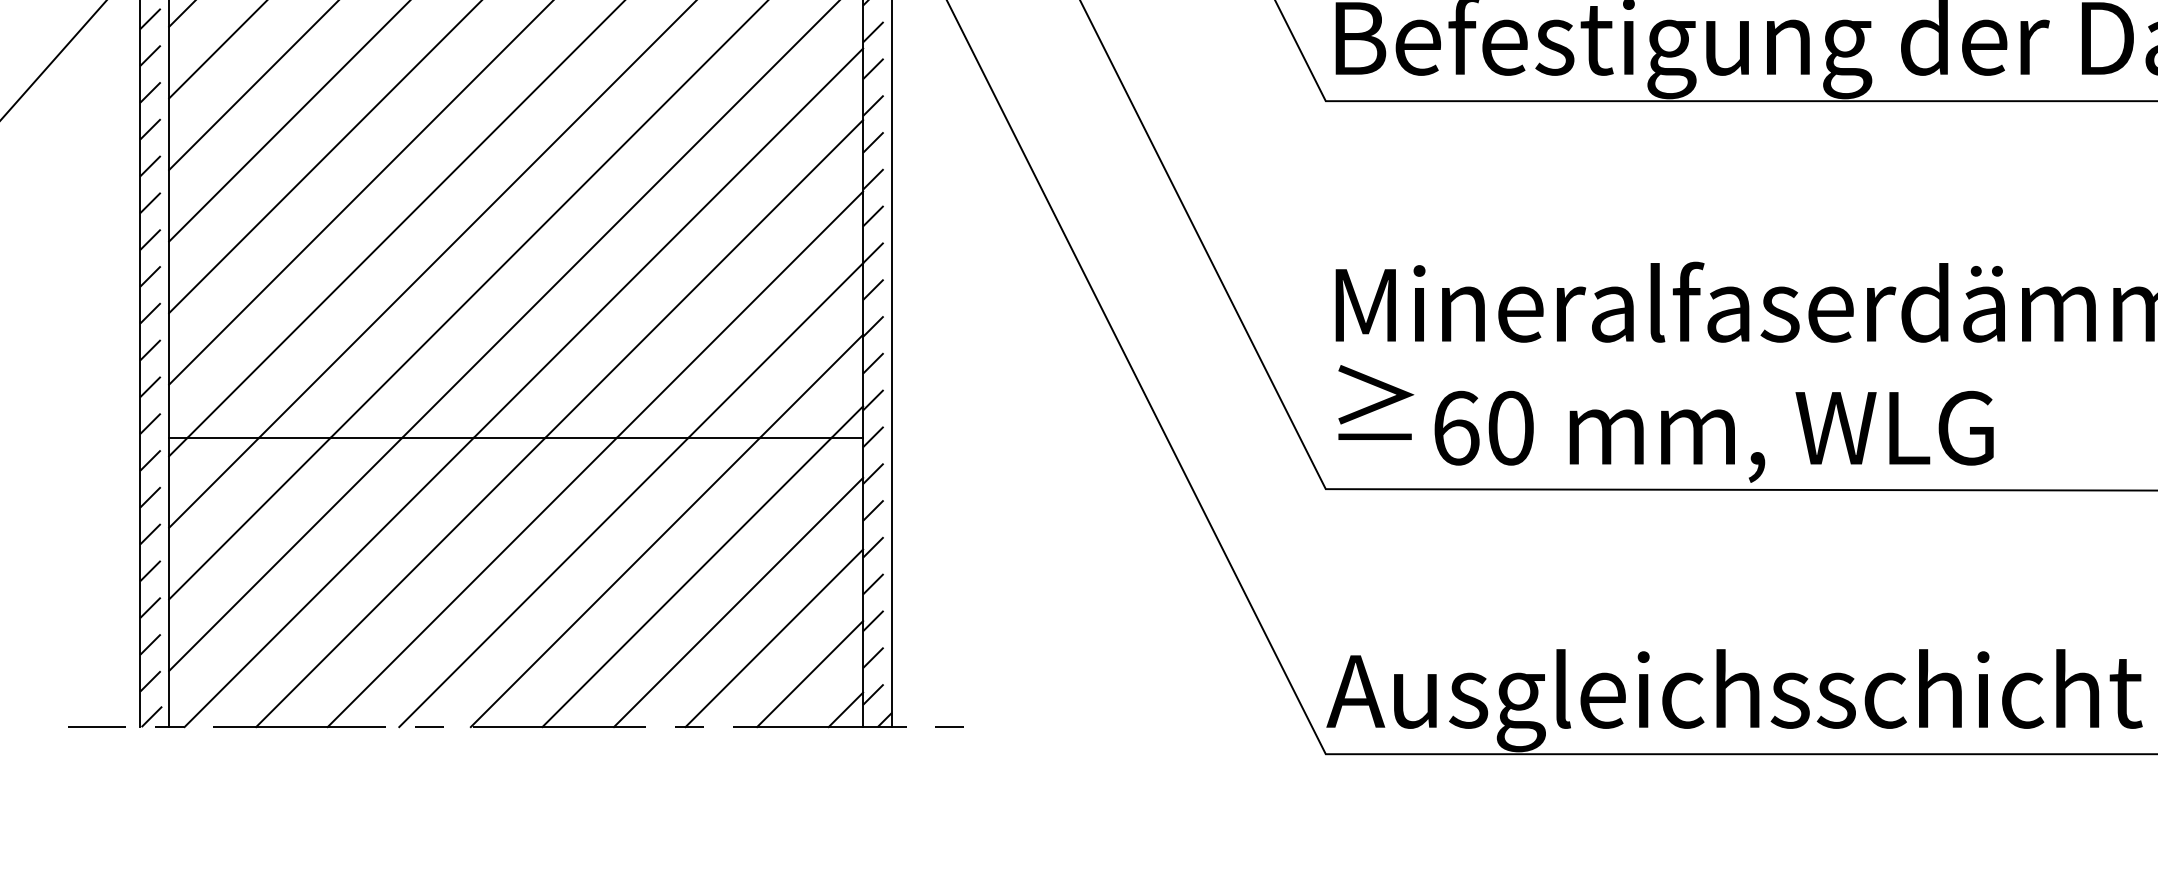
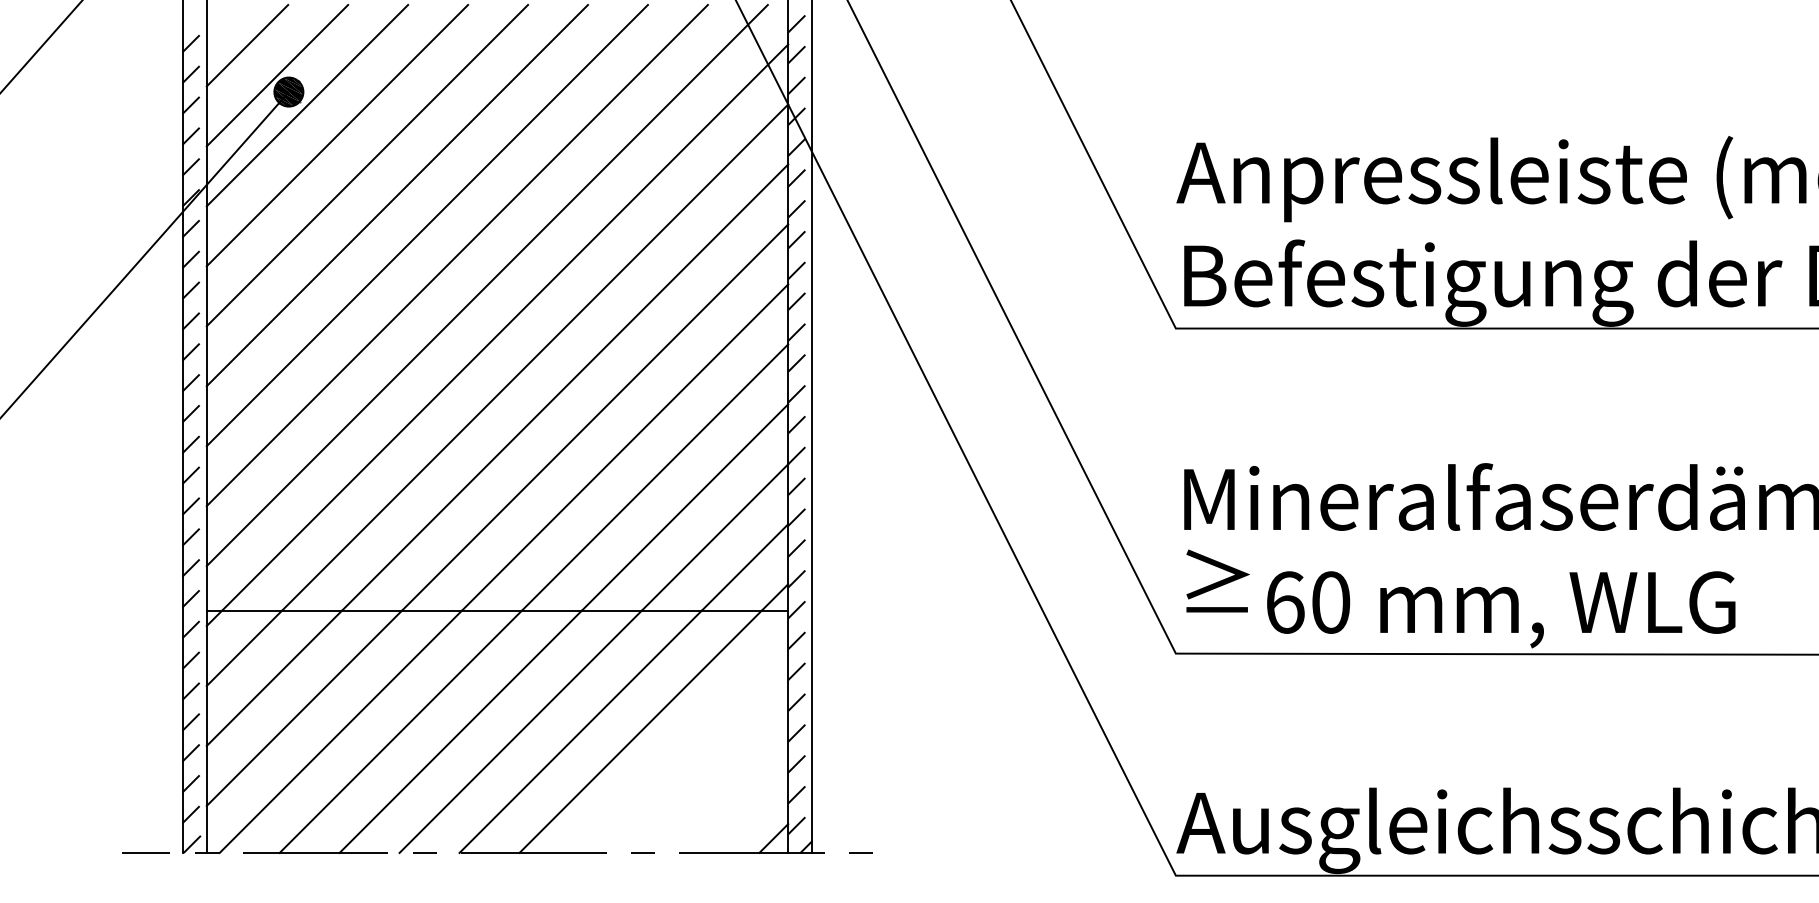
line: (738, 602) -> (683, 748), removed
line: (773, 638) -> (713, 778), removed
line: (809, 674) -> (743, 808), removed

